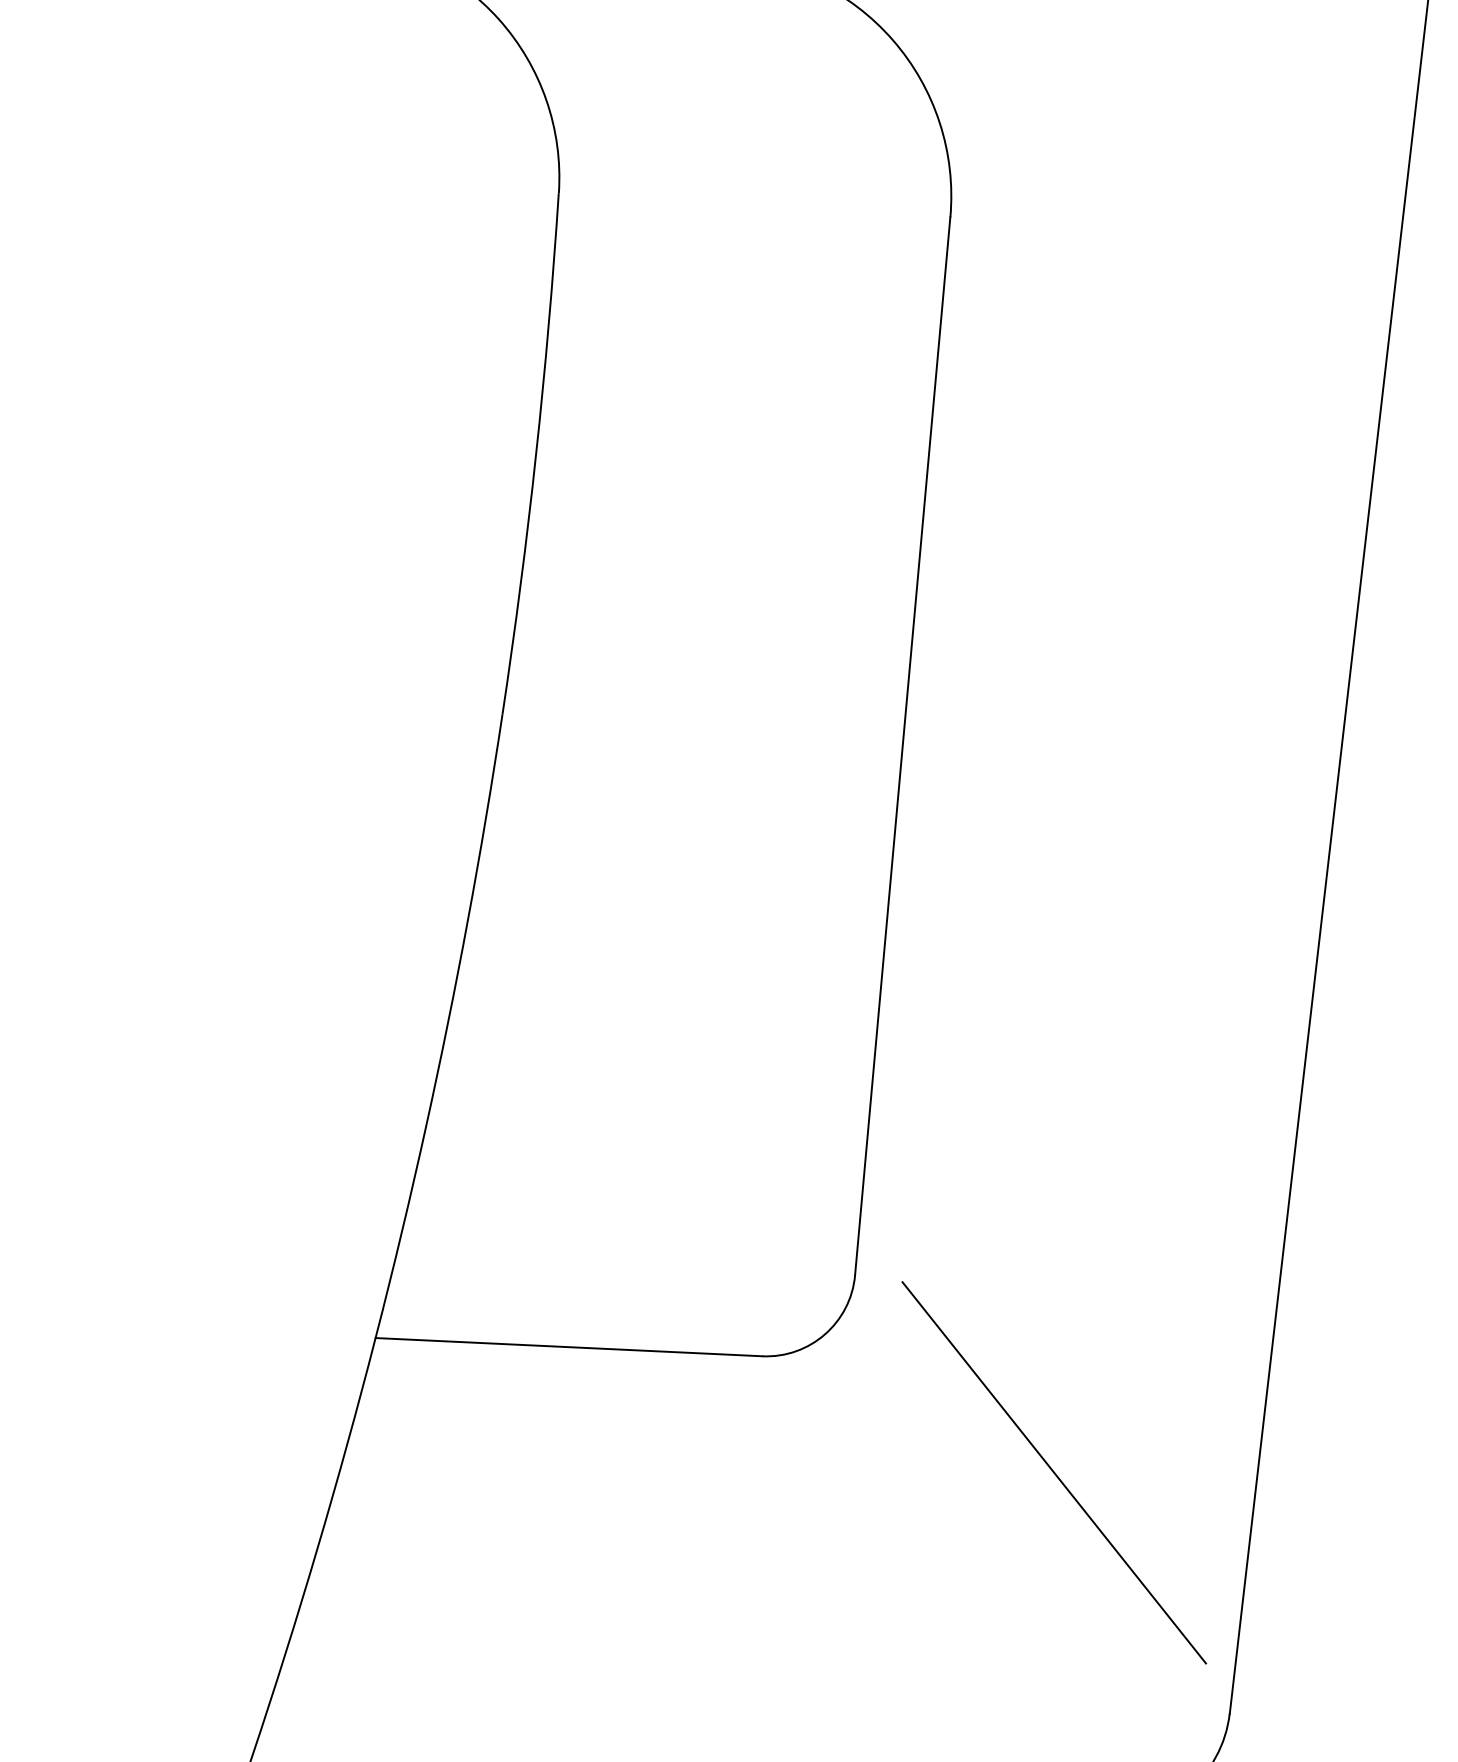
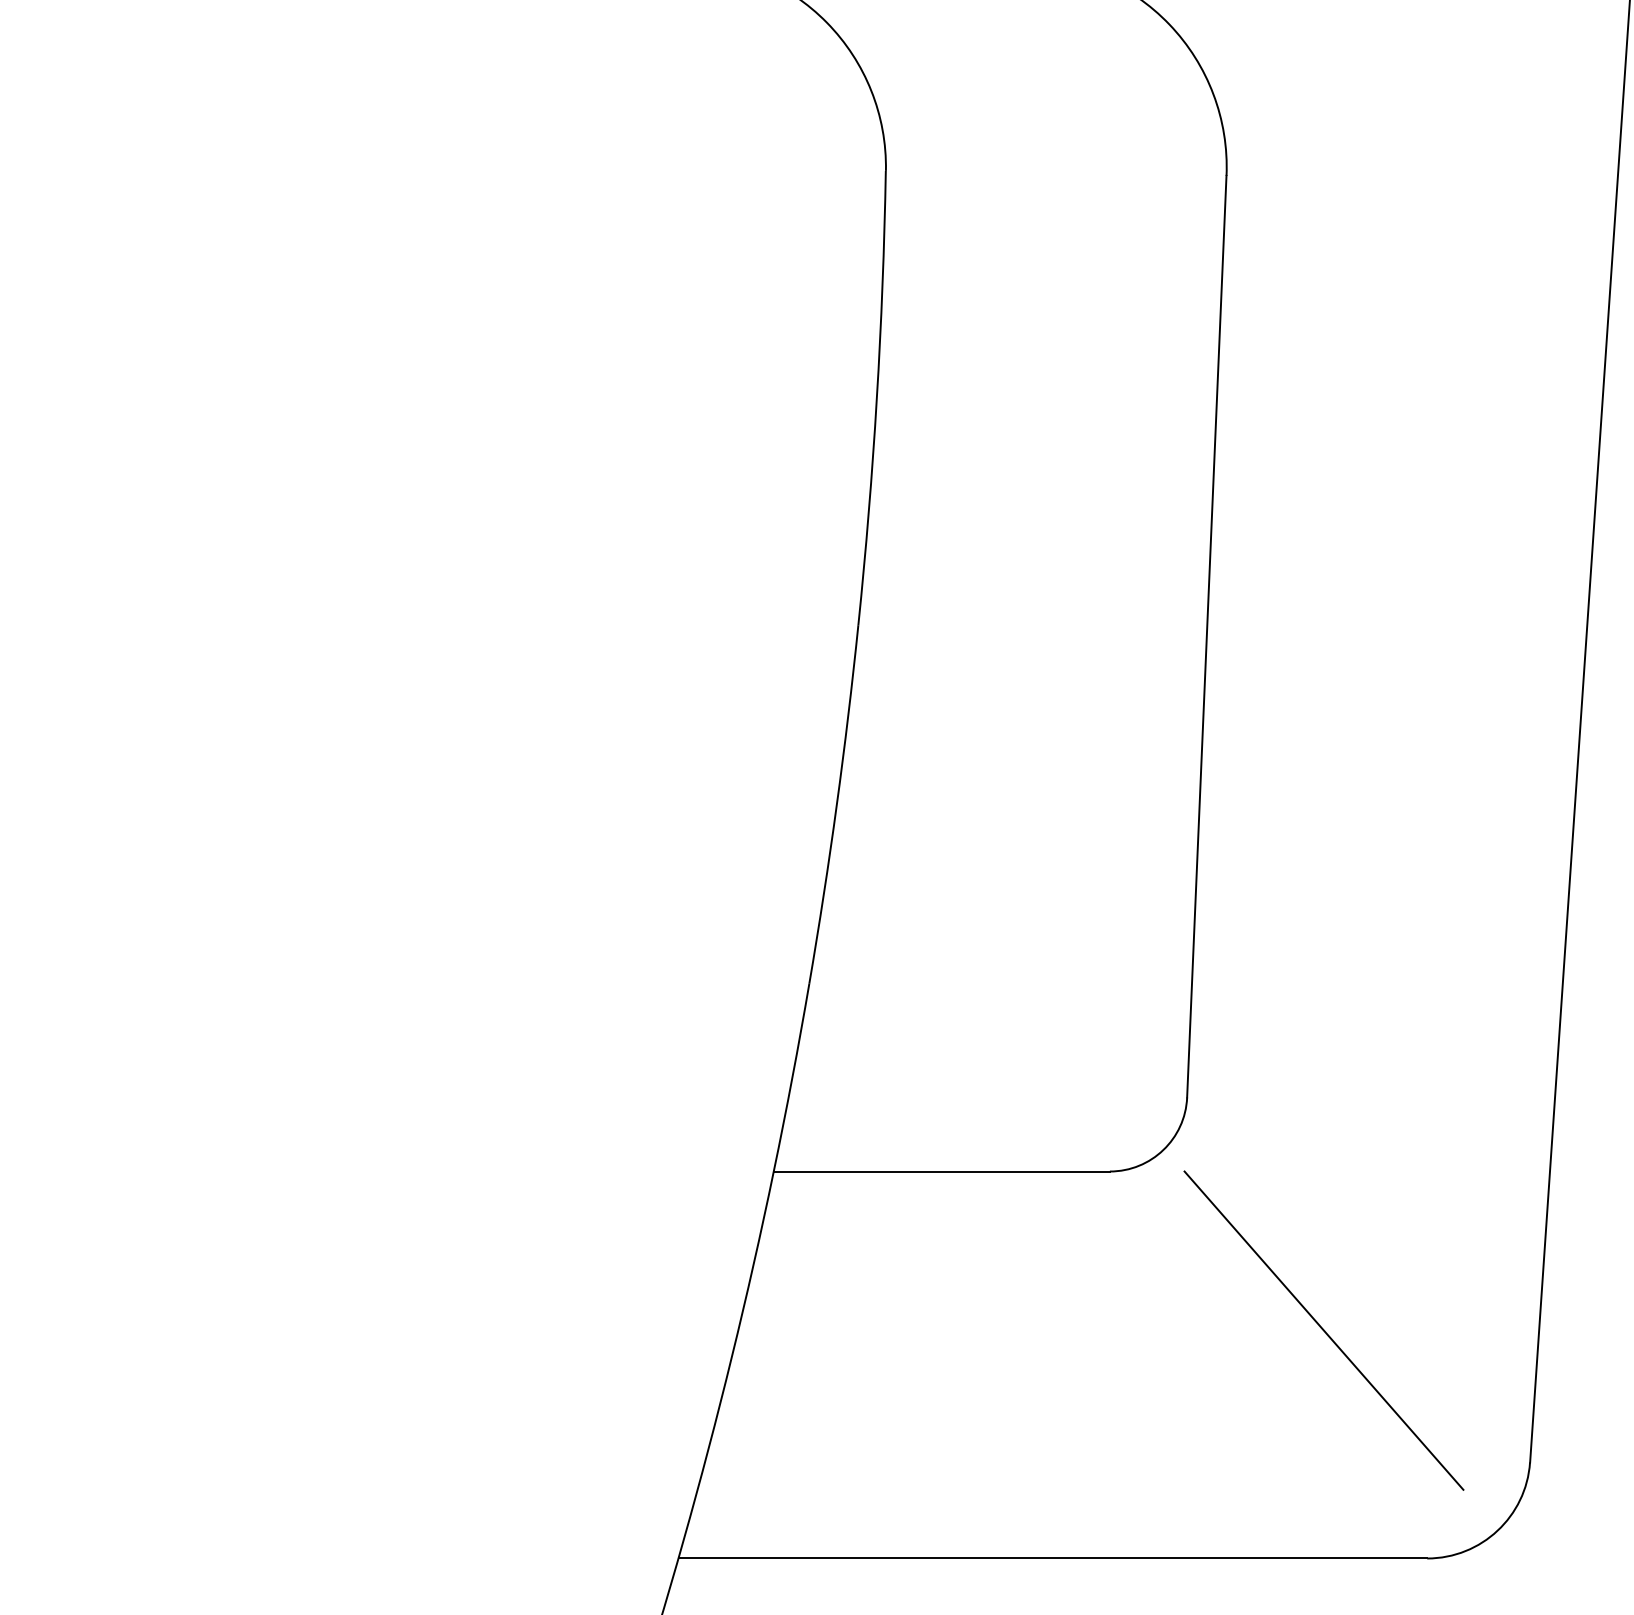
line: (1053, 1472) -> (1323, 1330), moved

